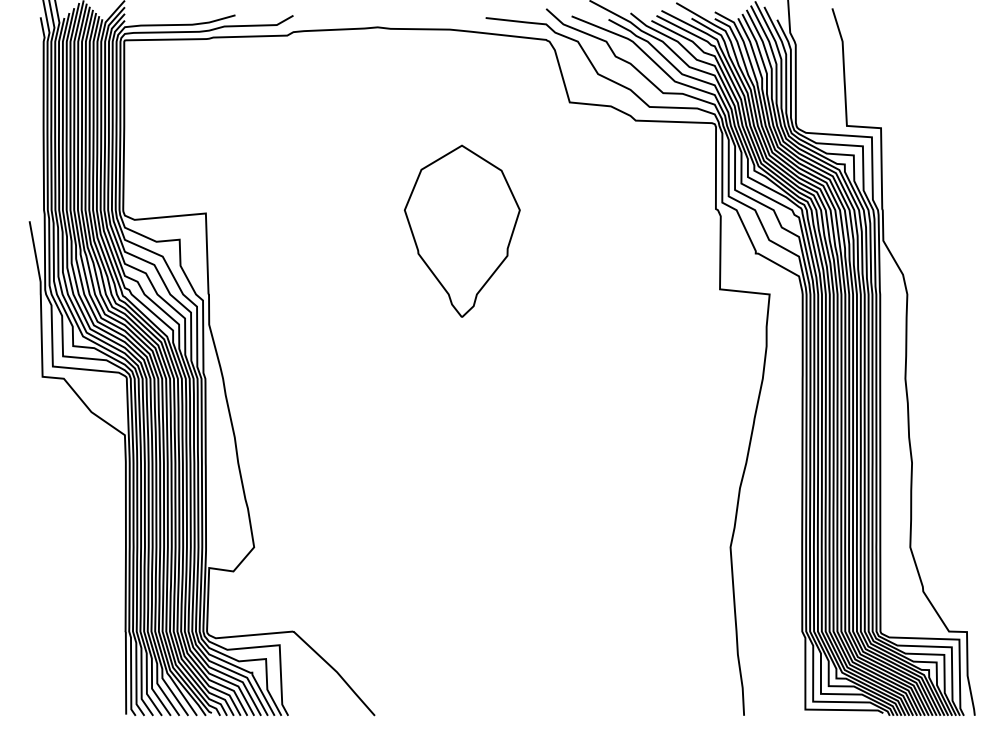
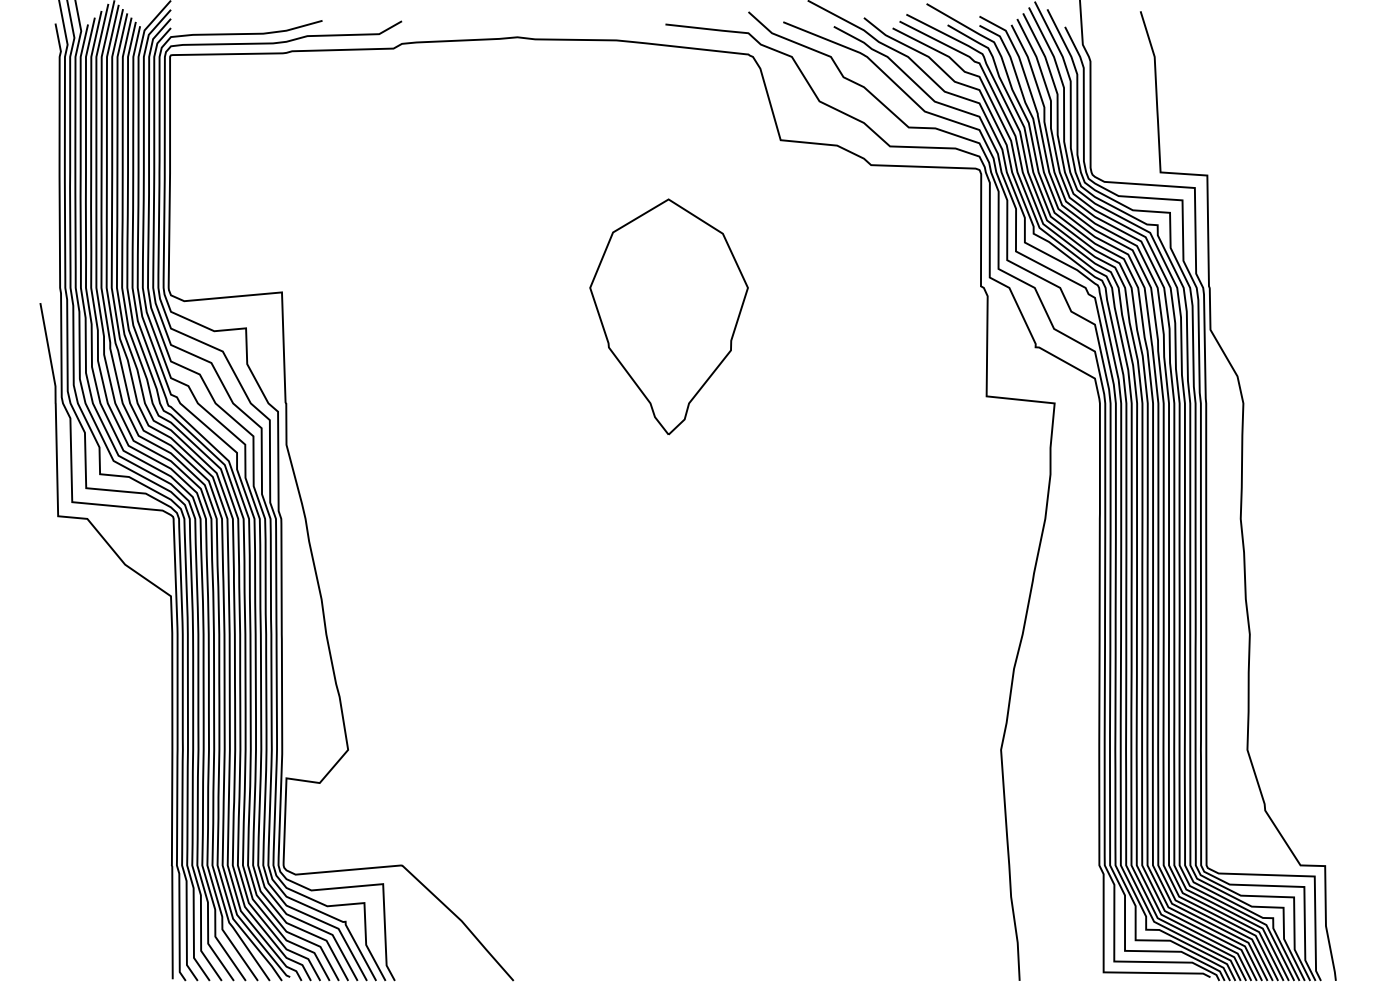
part: (462, 230) -> (669, 315), moved

